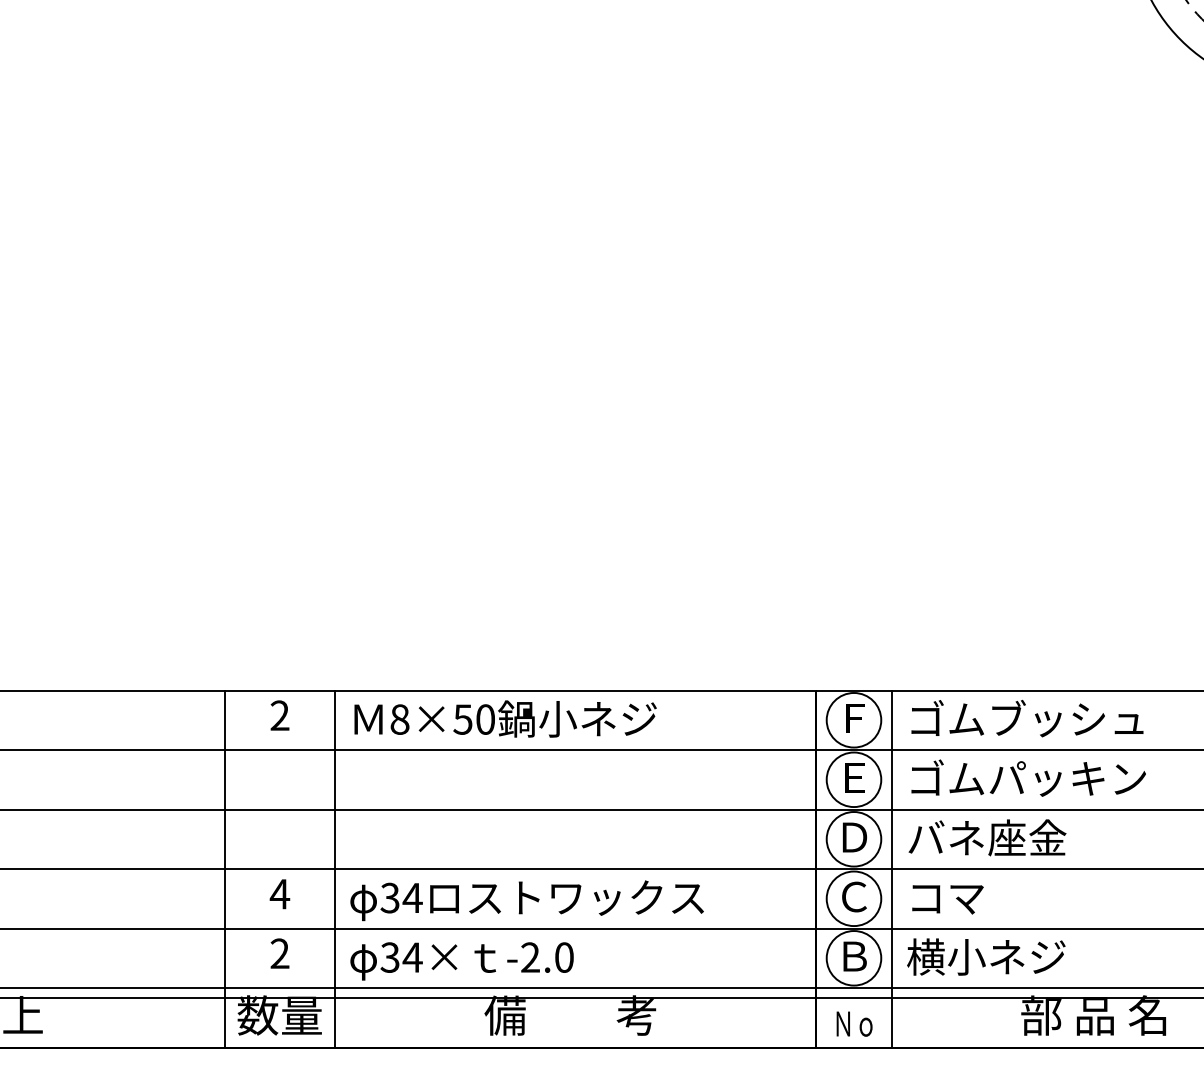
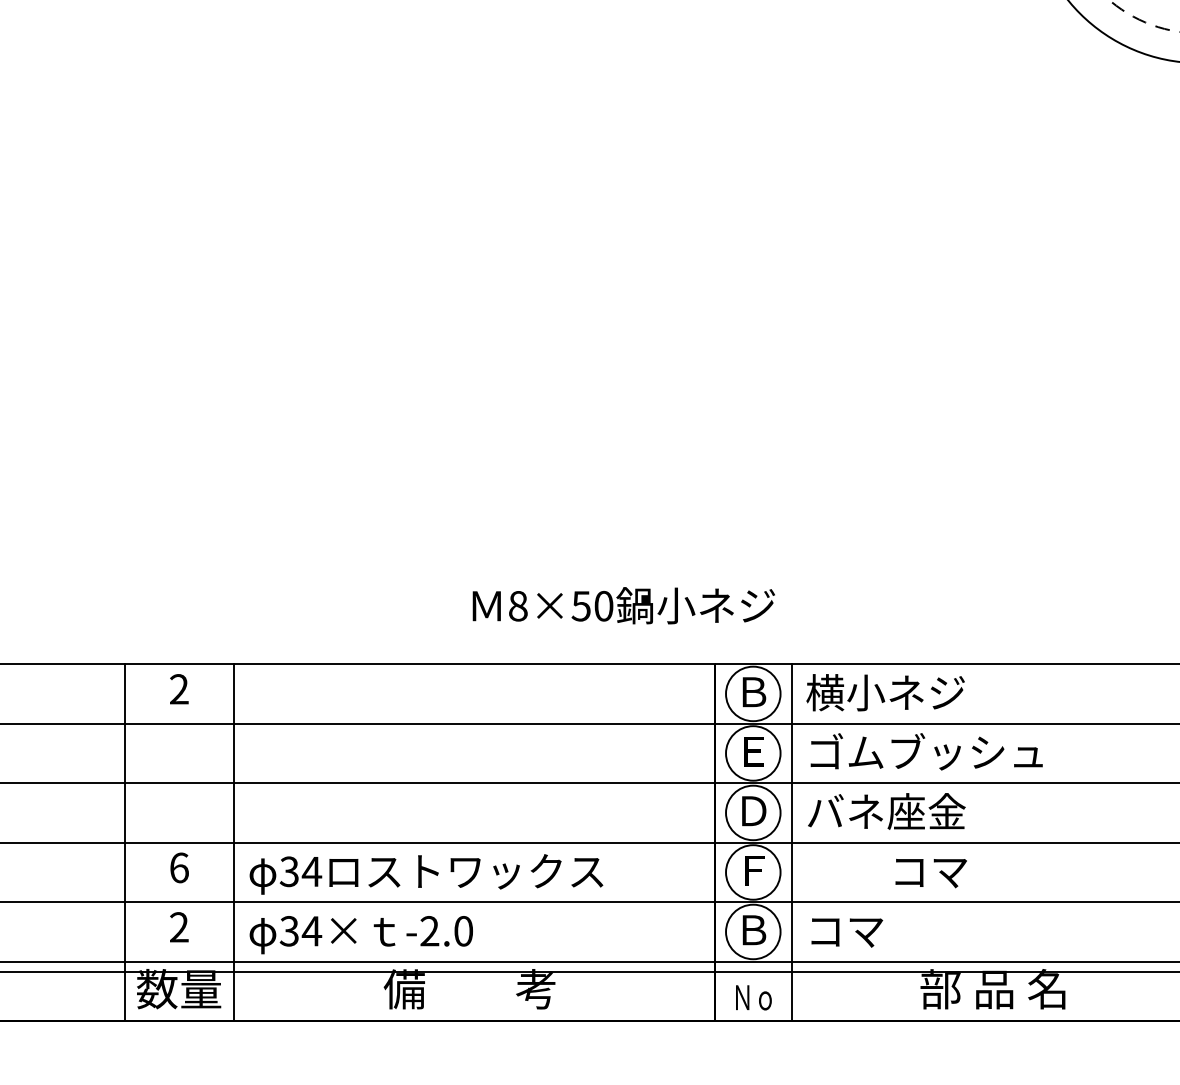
text: (505, 718) -> (623, 605), moved
text: (854, 718) -> (753, 692), Ｆ -> Ｂ
text: (1025, 718) -> (924, 692), ゴムブッシュ -> 横小ネジ
text: (1067, 777) -> (966, 751), ゴムパッキン -> ゴムブッシュ
text: (279, 893) -> (178, 867), 4 -> 6
text: (854, 896) -> (753, 870), Ｃ -> Ｆ
text: (947, 899) -> (930, 873), moved
text: (986, 956) -> (885, 930), 横小ネジ -> コマ

